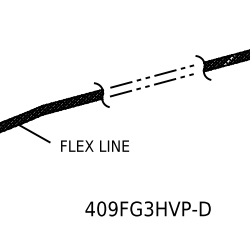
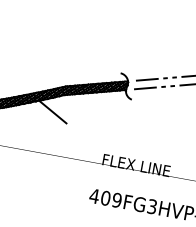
text: (95, 145) -> (137, 164), moved

